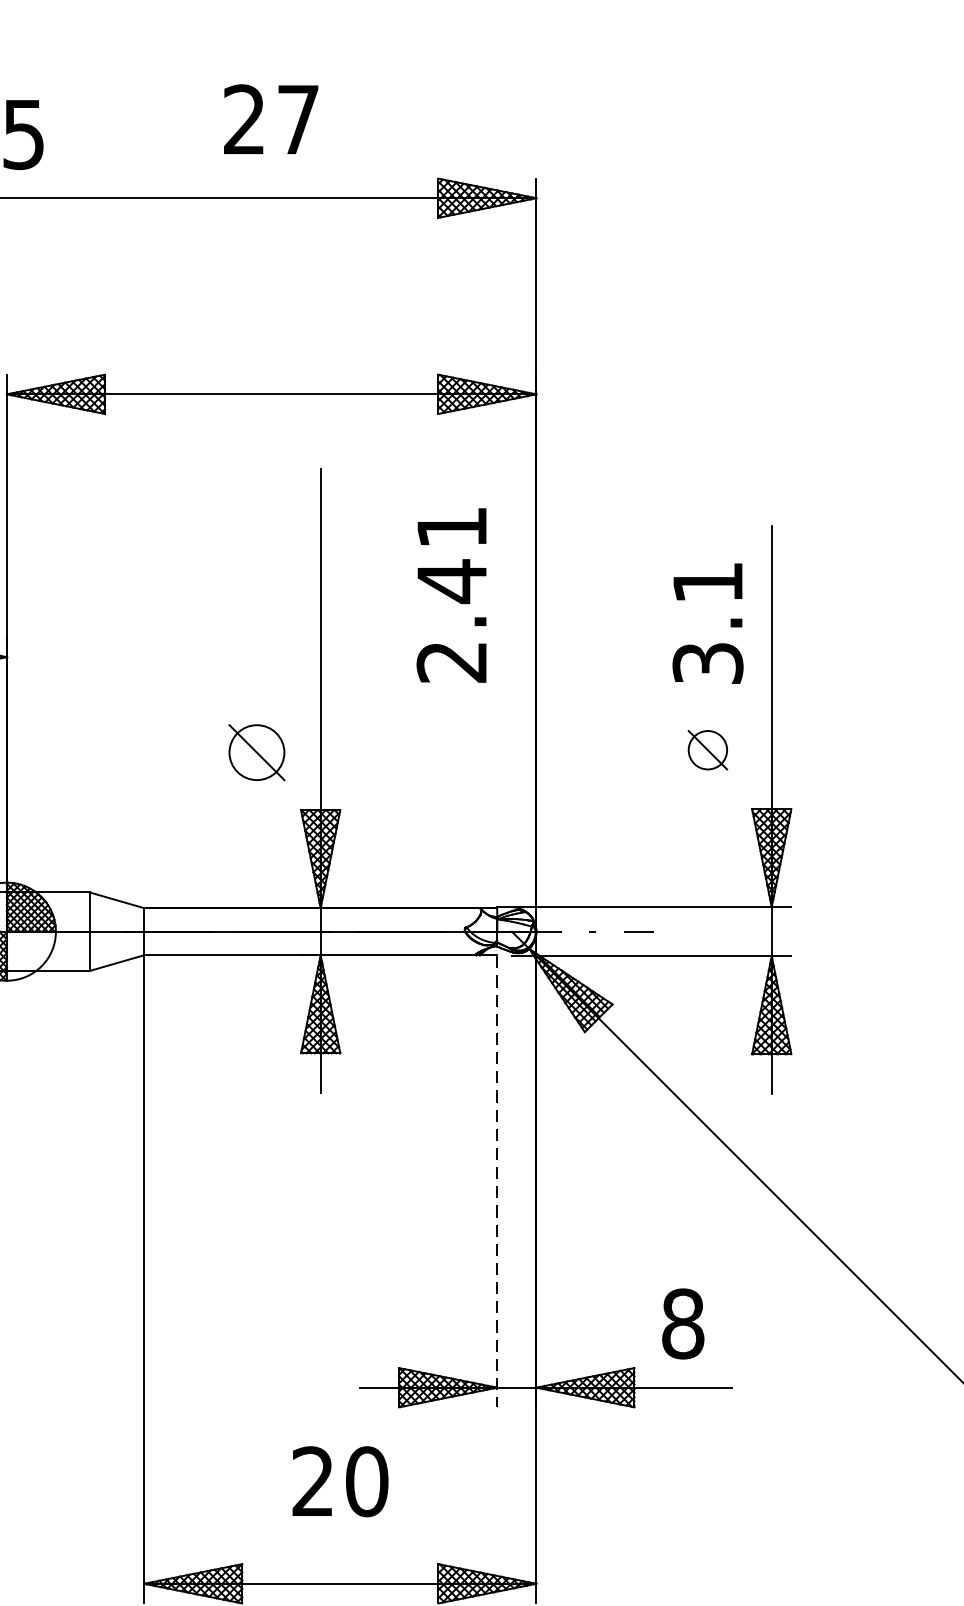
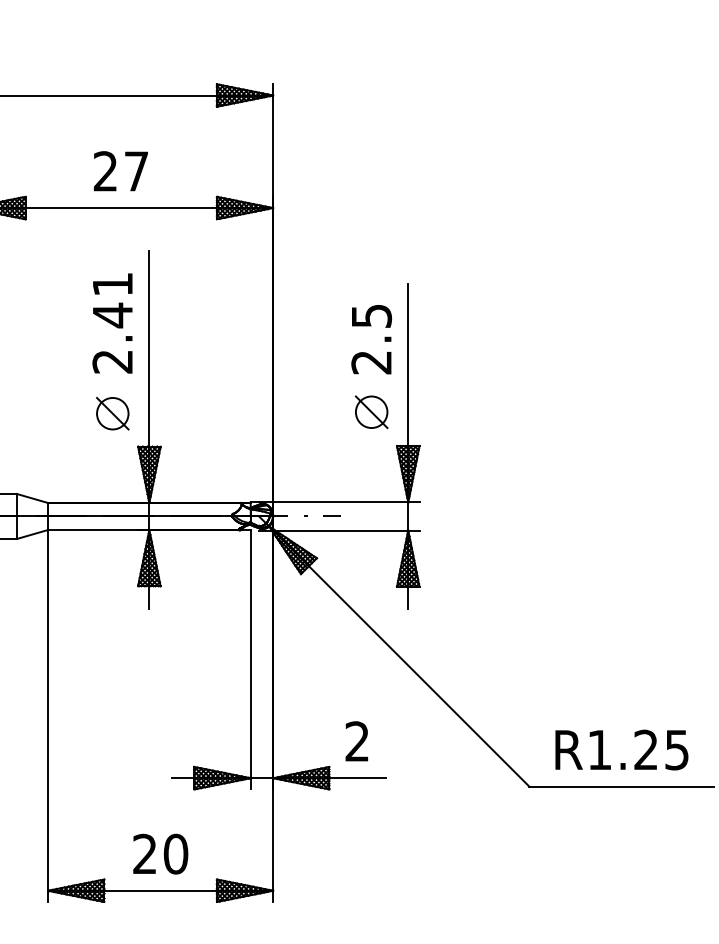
text: (270, 119) -> (120, 171), moved
text: (451, 595) -> (112, 323), moved
text: (707, 623) -> (371, 339), 3.1 -> 2.5
part: (707, 750) -> (371, 412), size x1.43
line: (496, 1182) -> (250, 660), dashed -> solid
text: (683, 1323) -> (357, 741), 8 -> 2
text: (340, 1480) -> (160, 853), moved

